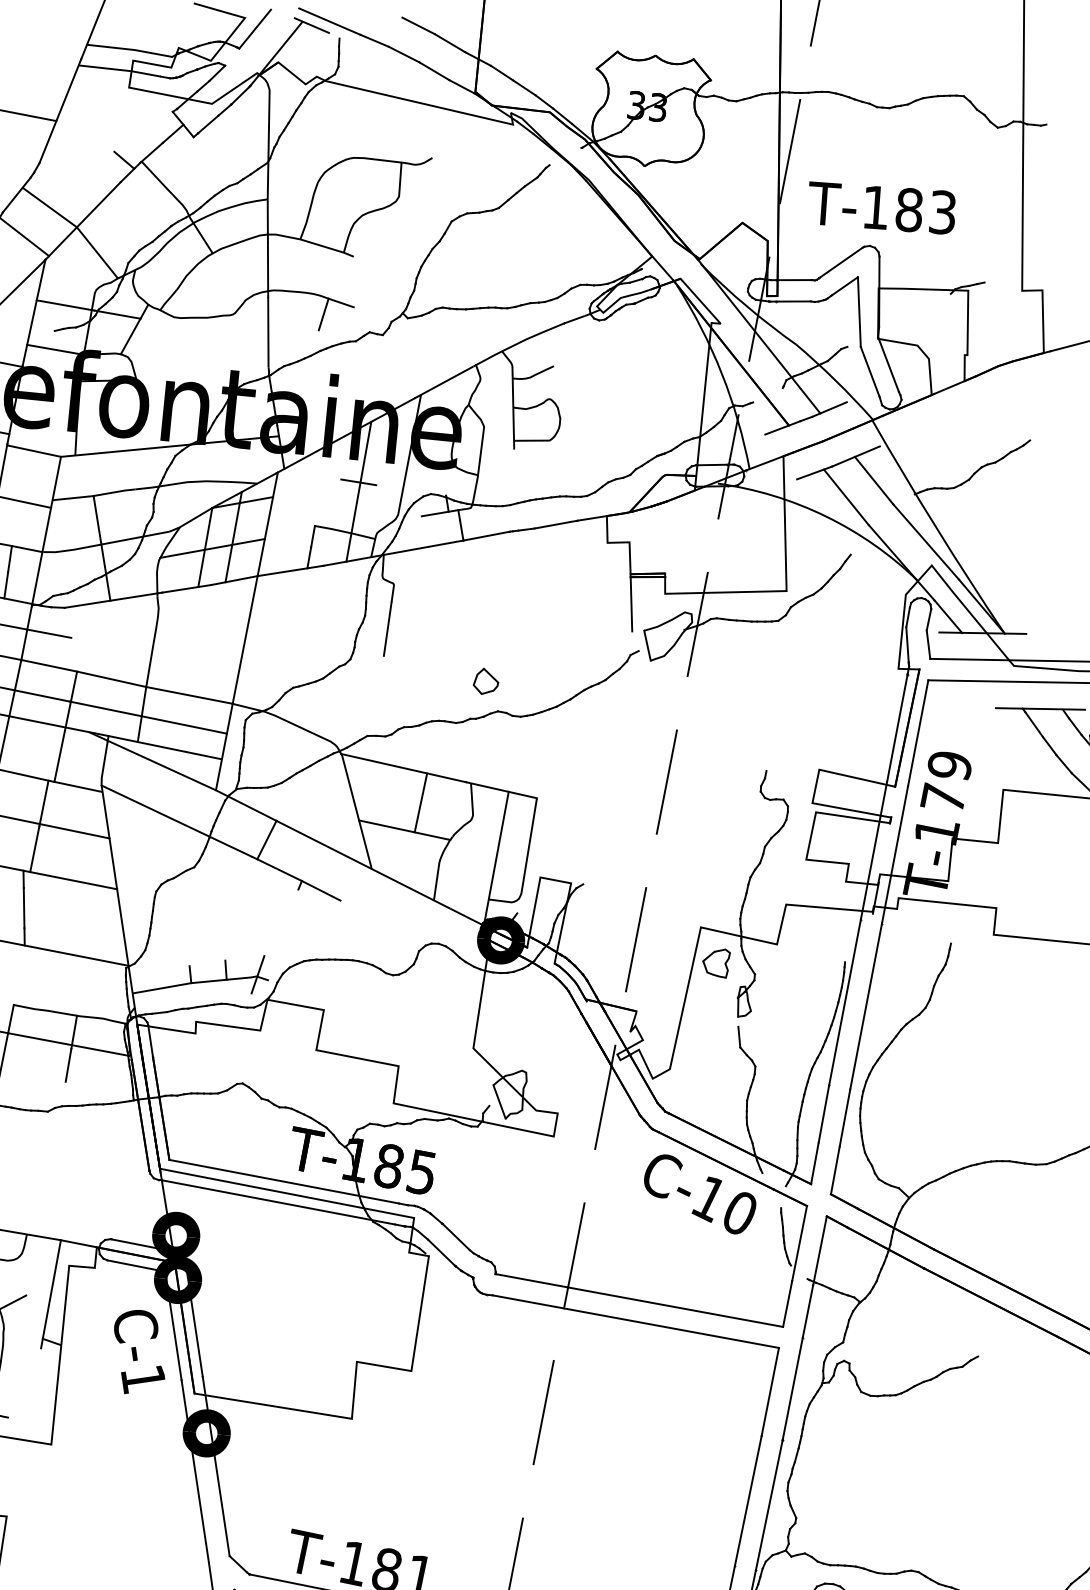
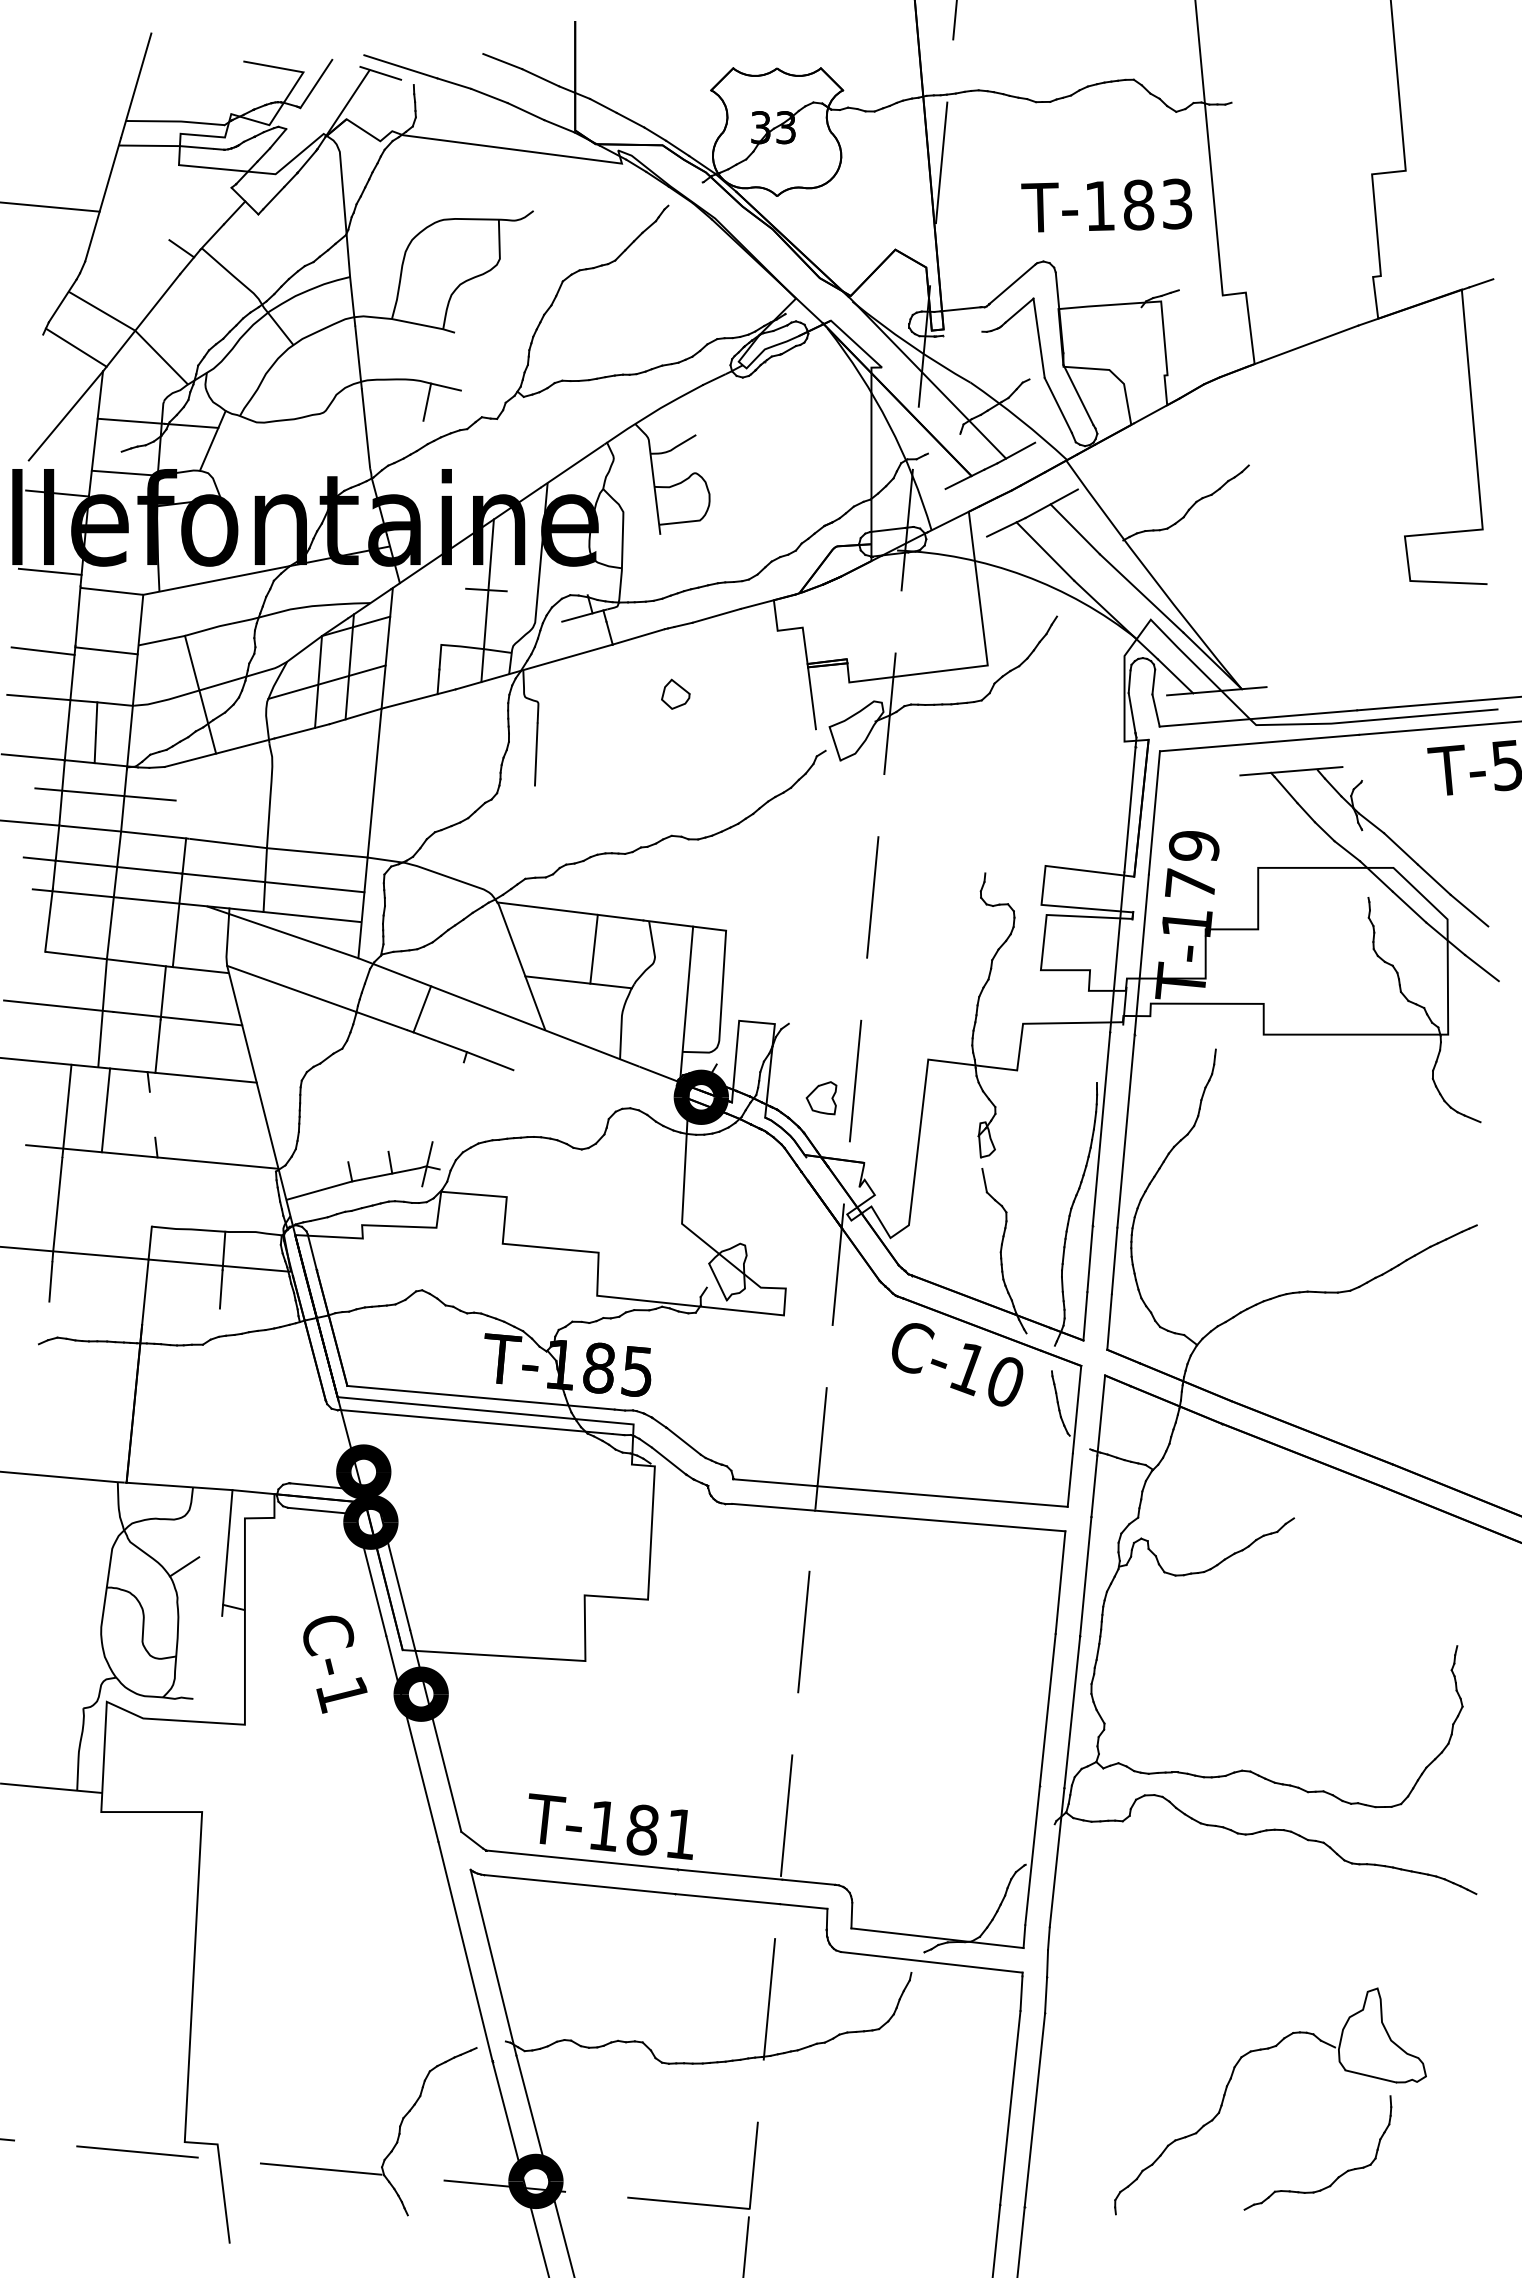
text: (881, 207) -> (1106, 205), moved
line: (793, 301) -> (962, 333), removed
part: (485, 680) -> (675, 693), moved
line: (24, 907) -> (152, 1114), removed
part: (715, 962) -> (821, 1098), moved
text: (139, 1352) -> (335, 1664), moved

